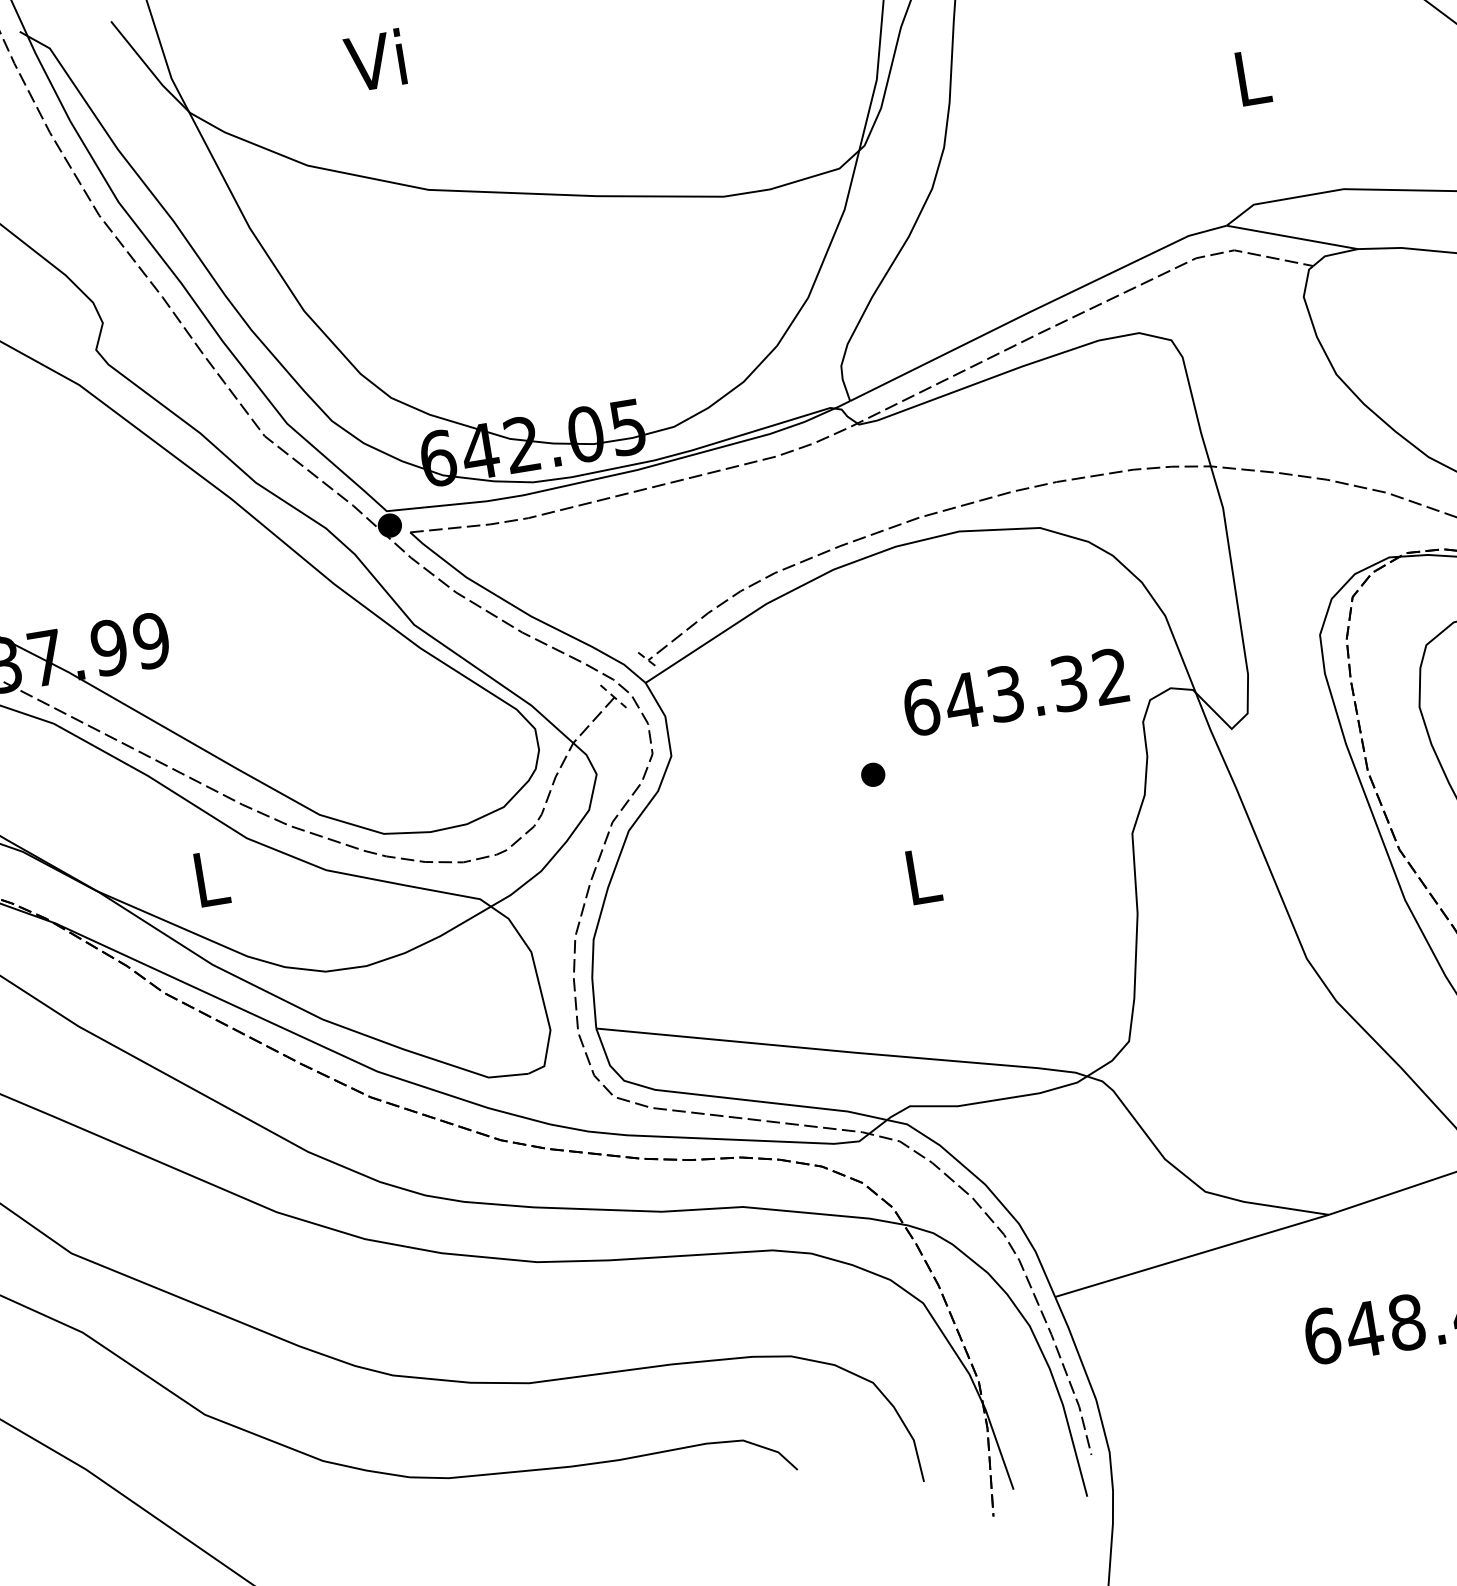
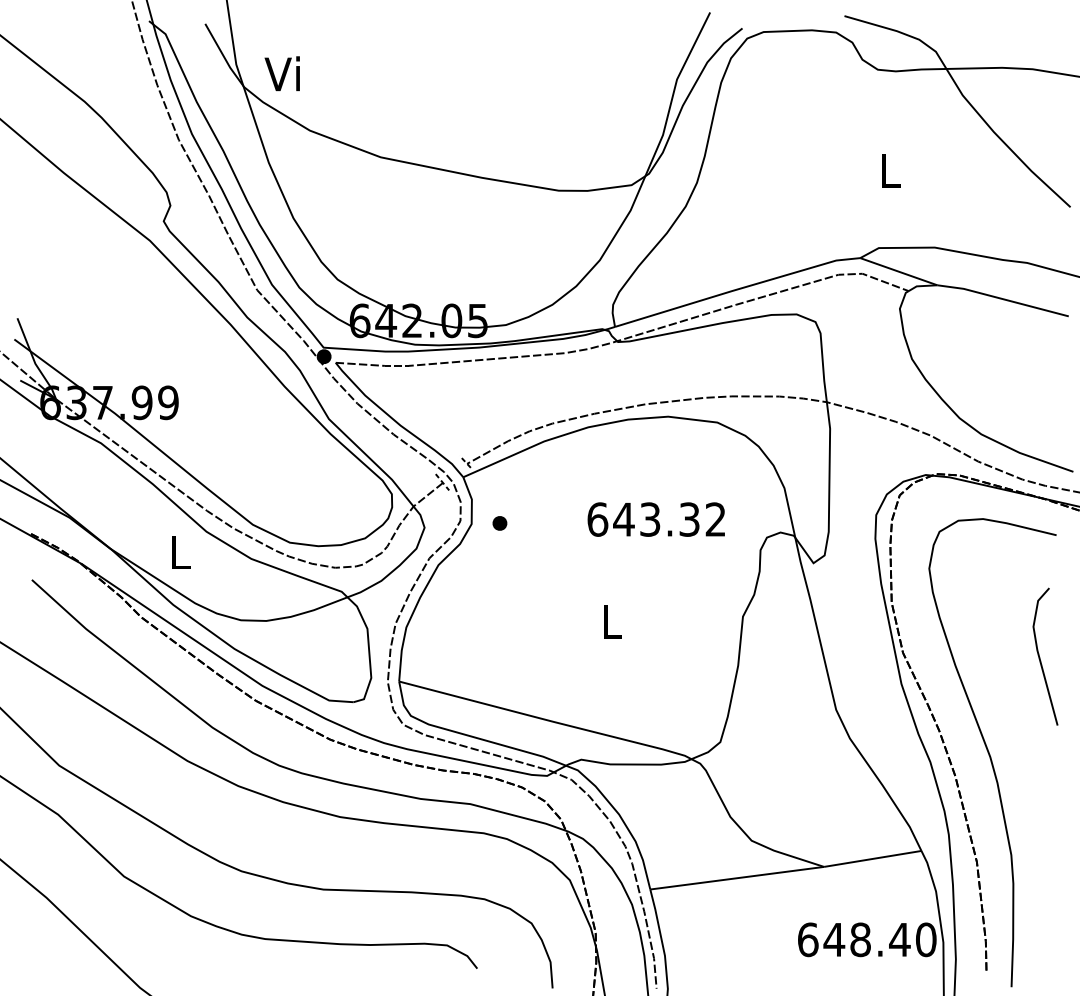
text: (373, 60) -> (281, 73), moved
text: (1014, 692) -> (655, 519), moved
part: (872, 775) -> (499, 523), moved

